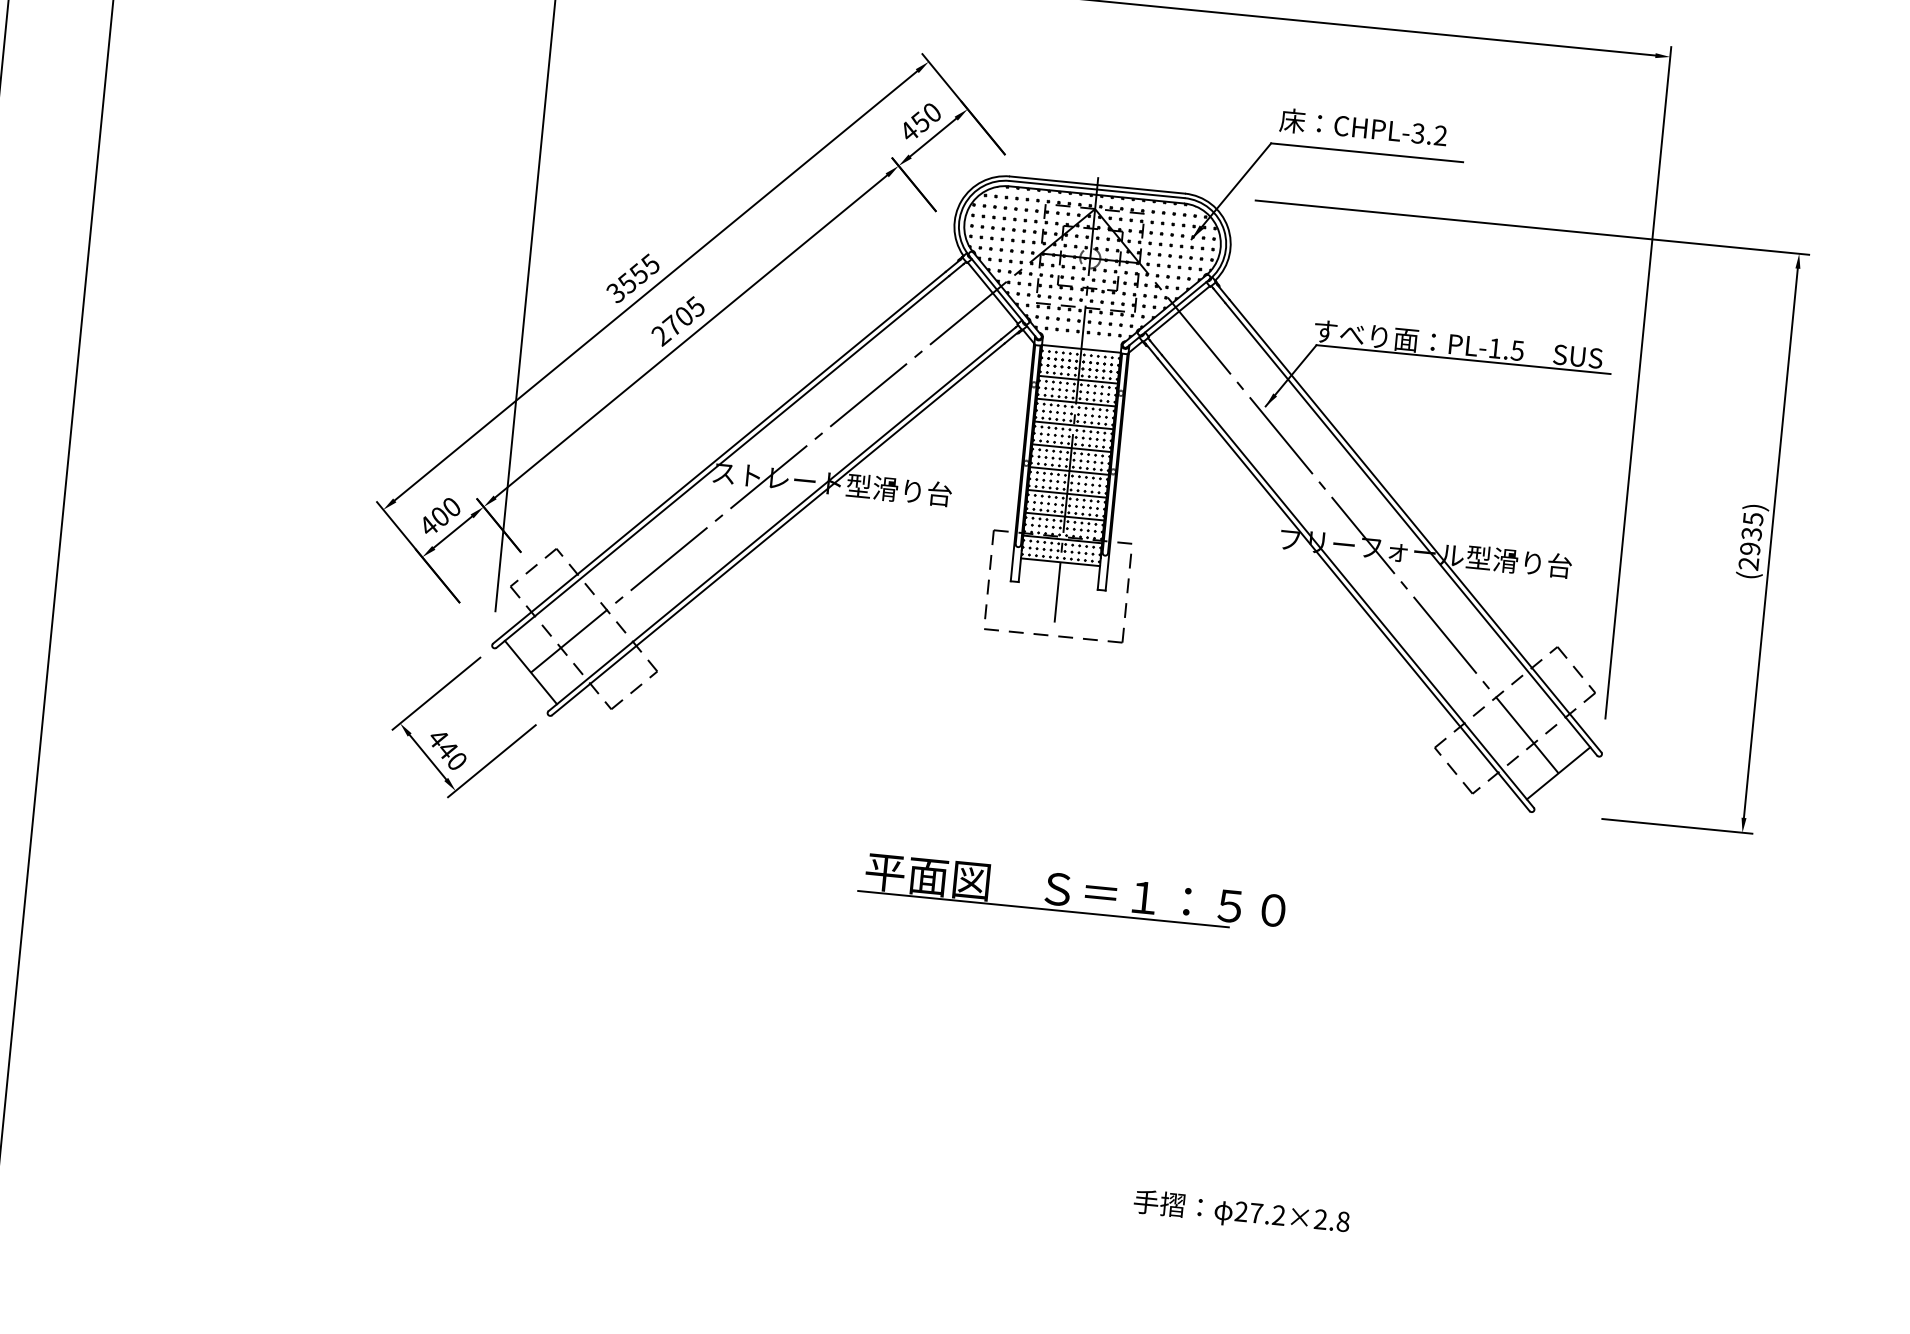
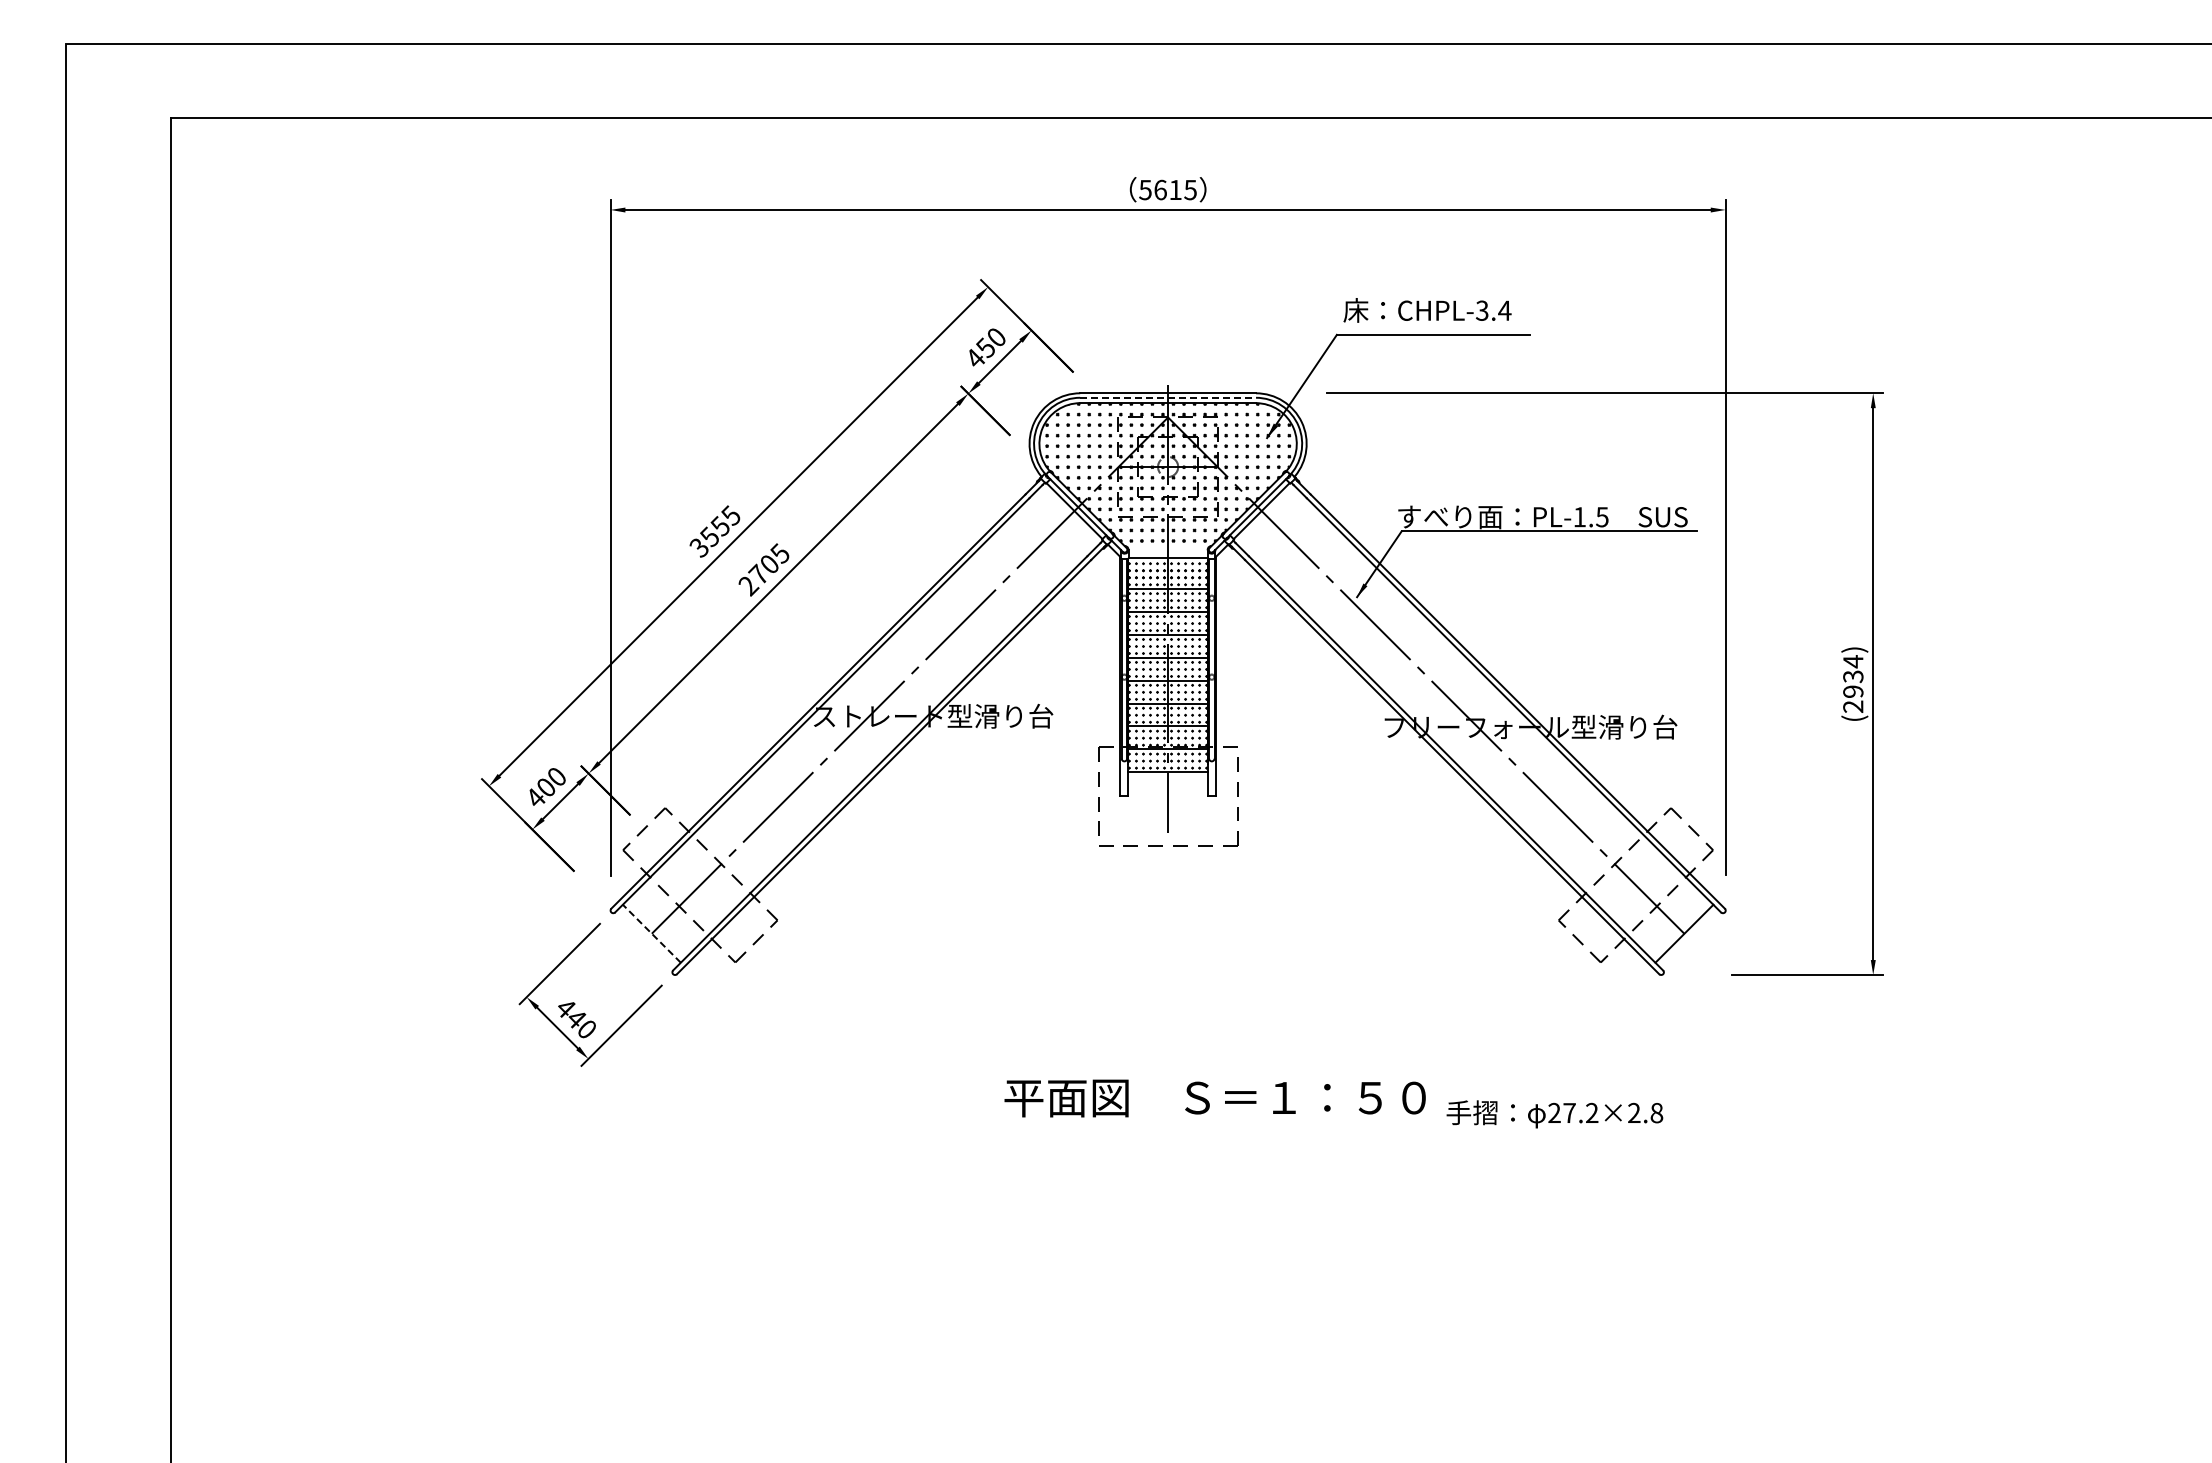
text: (1440, 135) -> (1504, 310), CHPL-3.2 -> CHPL-3.4
line: (1097, 189) -> (1168, 397), solid -> dashed
text: (1753, 518) -> (1853, 661), (2935) -> (2934)
line: (530, 672) -> (651, 933), solid -> dashed
line: (1042, 909) -> (1184, 1119), removed
text: (1241, 1213) -> (1554, 1114), moved

